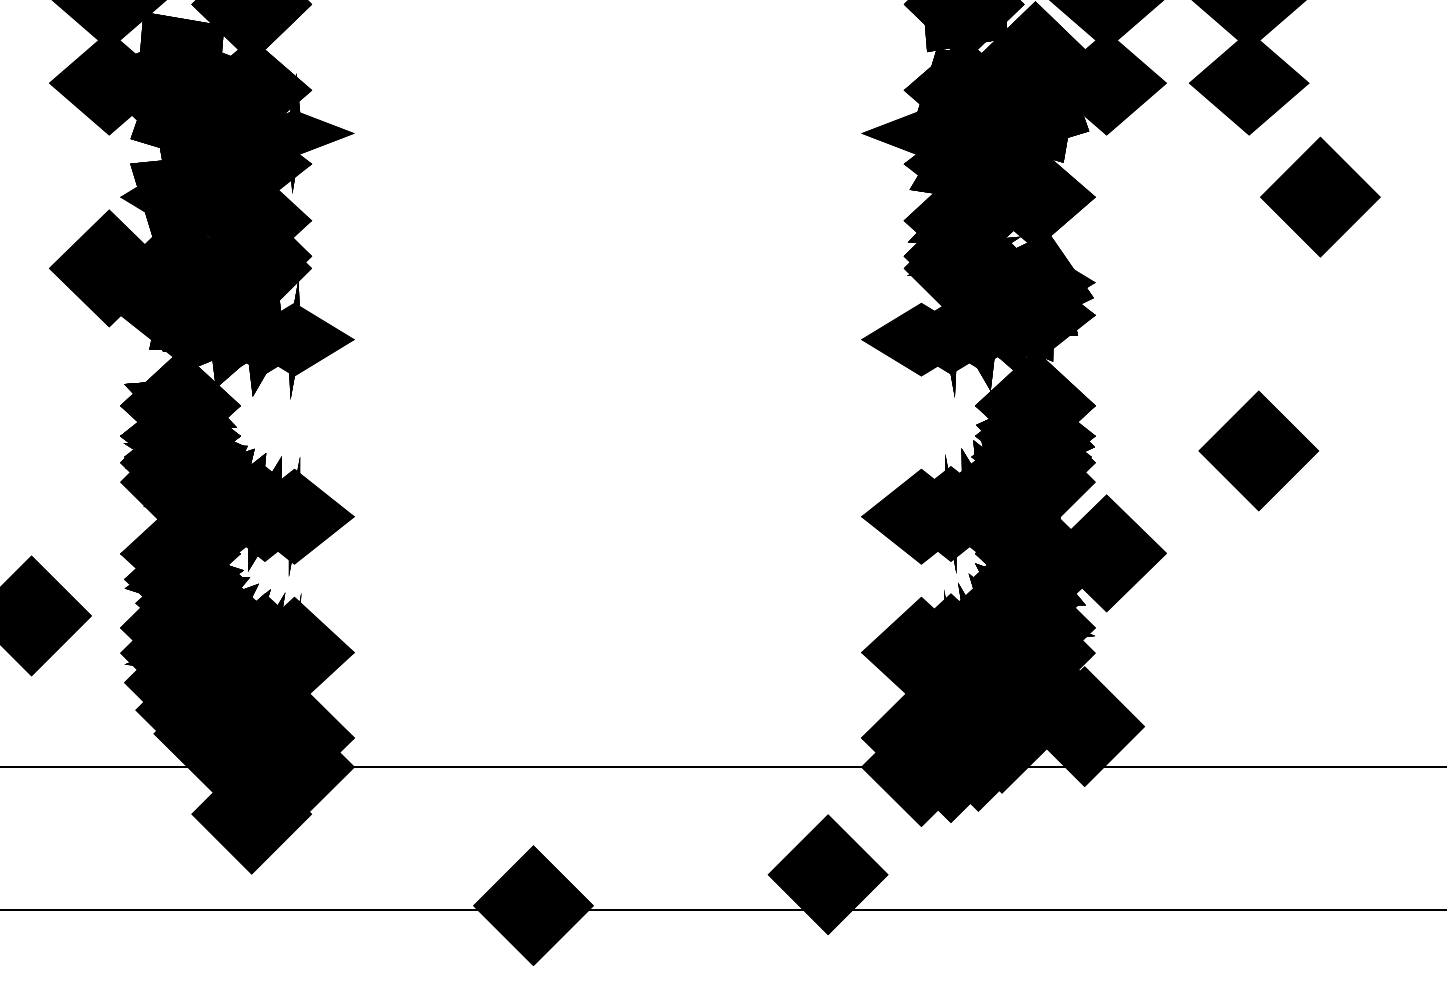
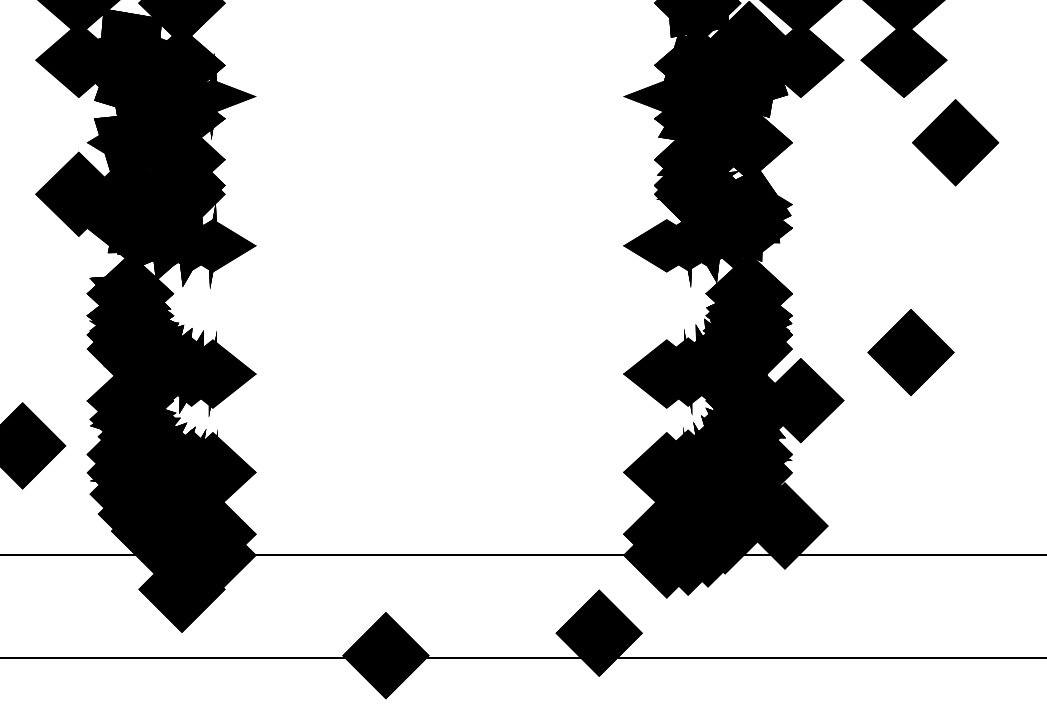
part: (1258, 450) -> (910, 352), moved

